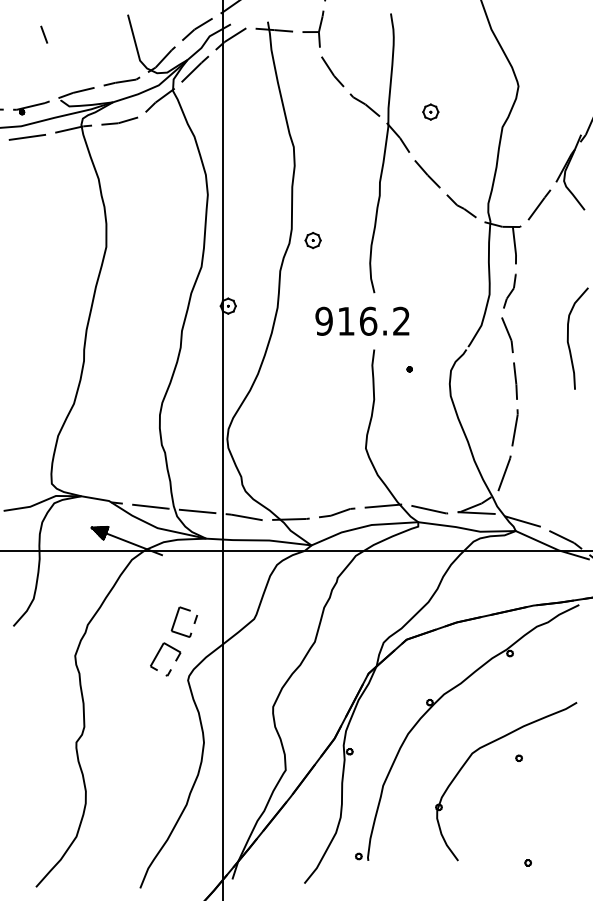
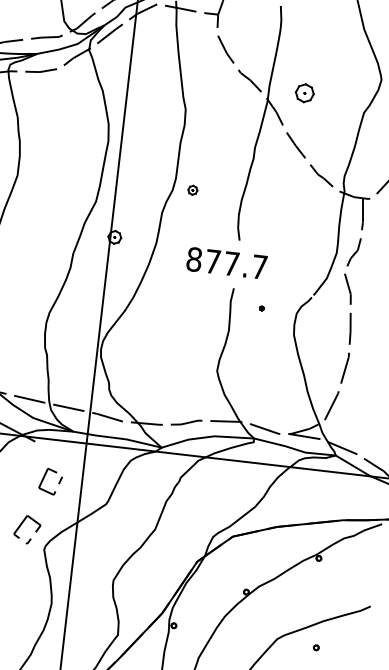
part: (430, 111) -> (304, 92), size x1.4
part: (312, 240) -> (192, 190), size x0.7
text: (362, 320) -> (226, 262), 916.2 -> 877.7
part: (177, 617) -> (45, 477), moved

